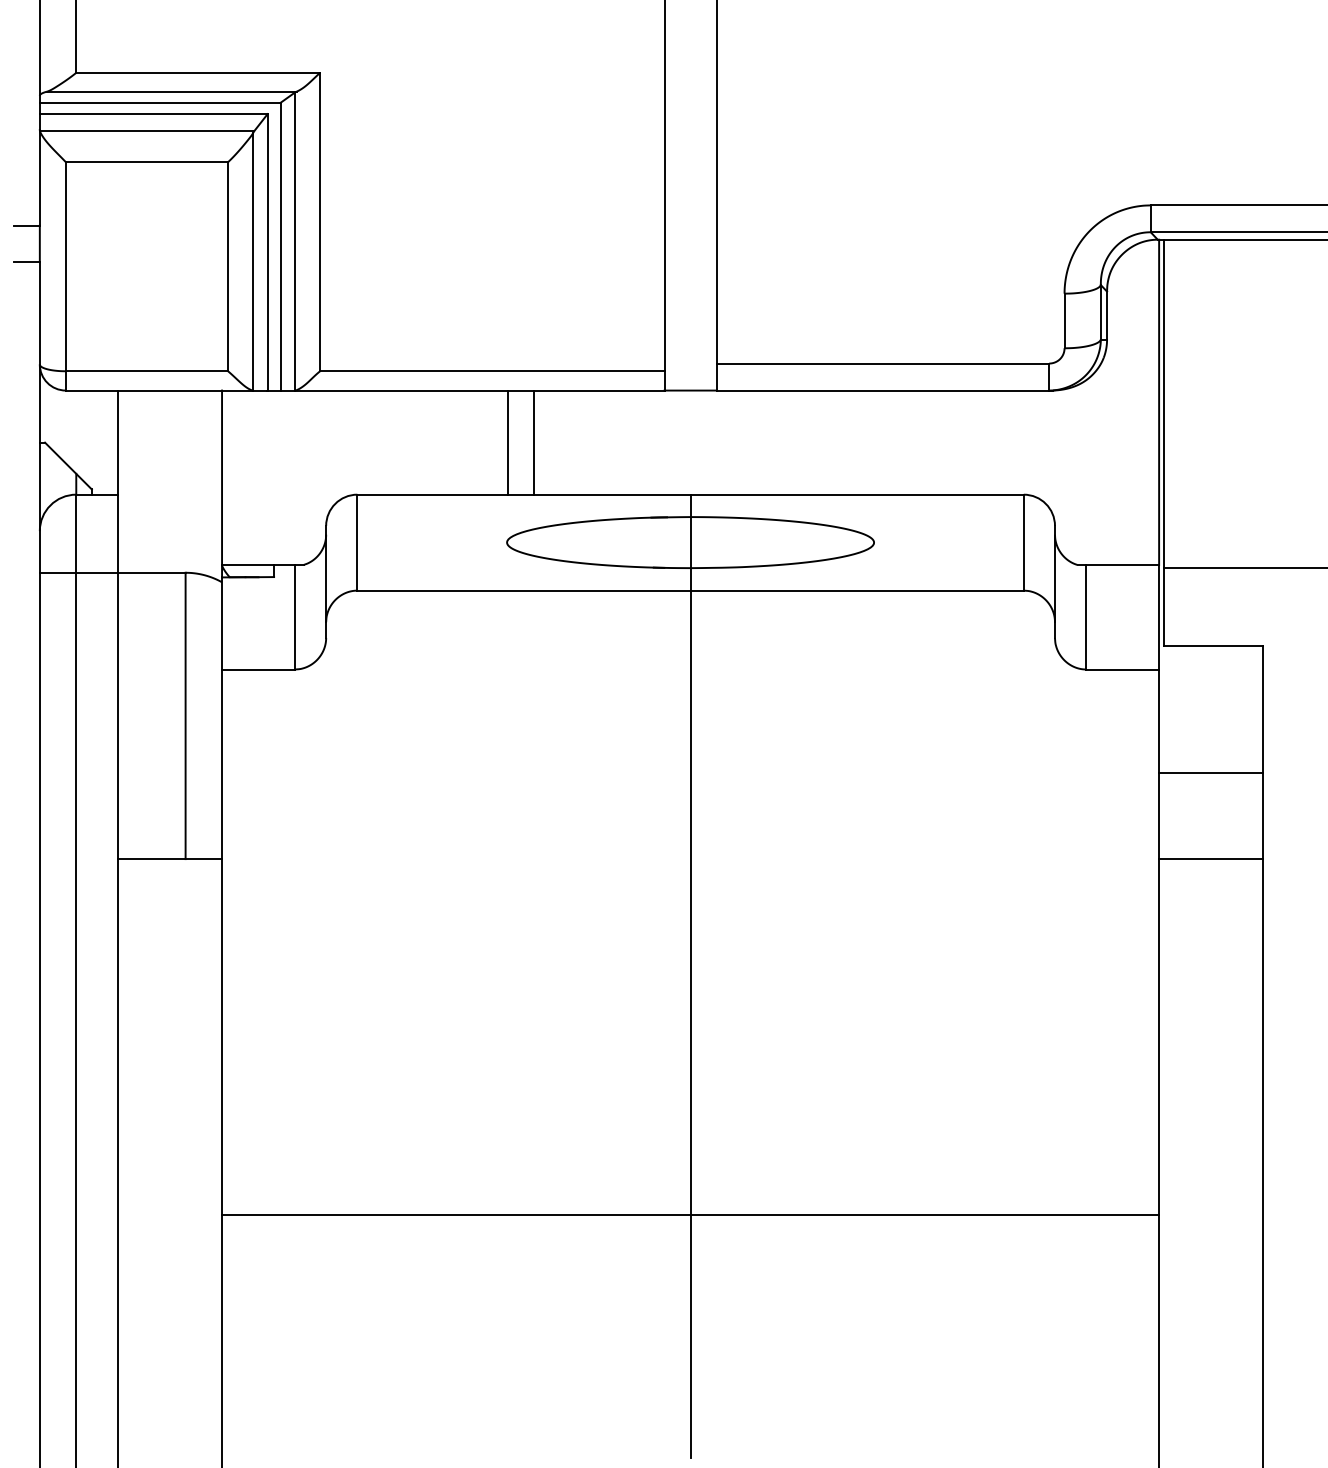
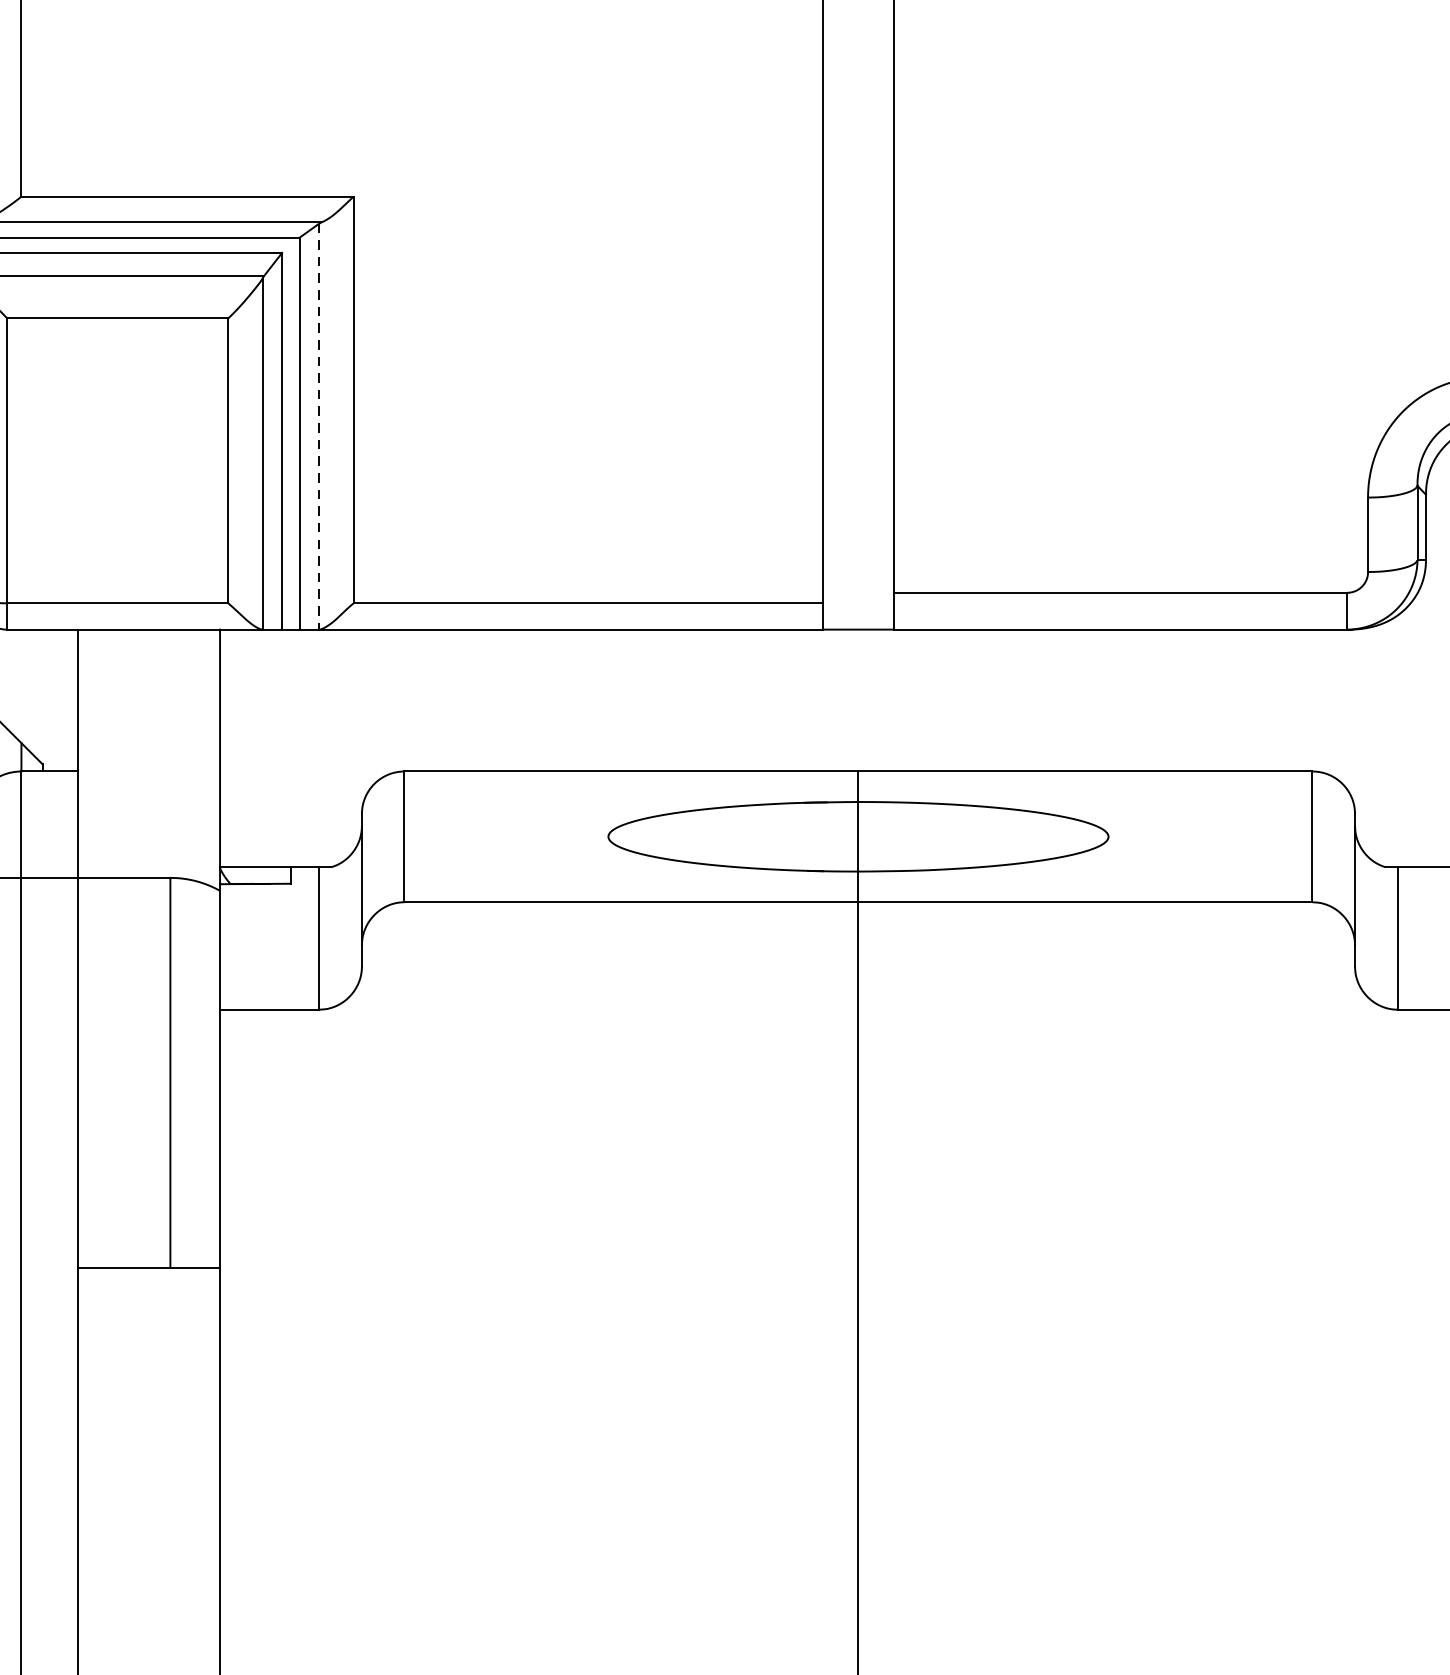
line: (294, 242) -> (318, 427), solid -> dashed
line: (508, 442) -> (610, 700), removed
line: (534, 442) -> (645, 700), removed

